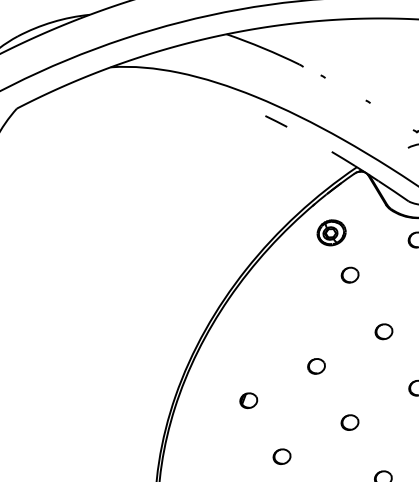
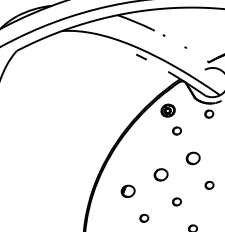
part: (384, 330) -> (193, 157), size x1.6
part: (315, 365) -> (160, 174), size x1.6
part: (249, 400) -> (128, 191), size x1.6

